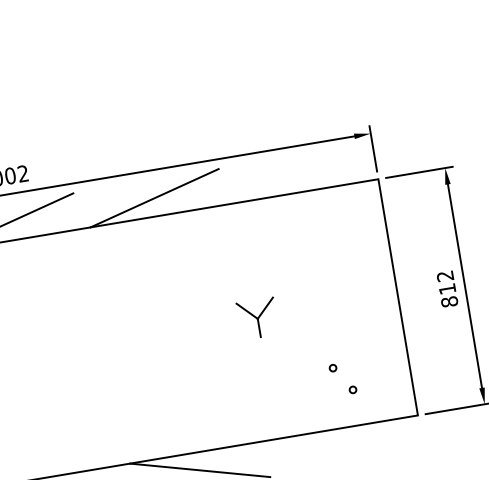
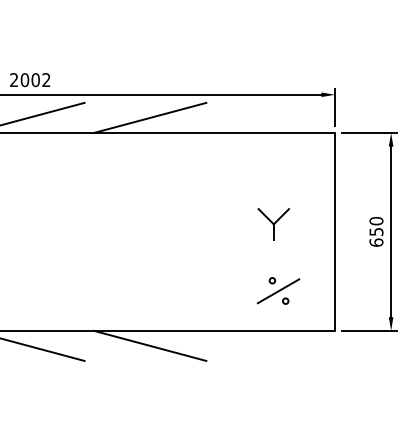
text: (447, 288) -> (376, 231), 812 -> 650
part: (257, 319) -> (273, 224), moved
line: (342, 379) -> (278, 291), added

